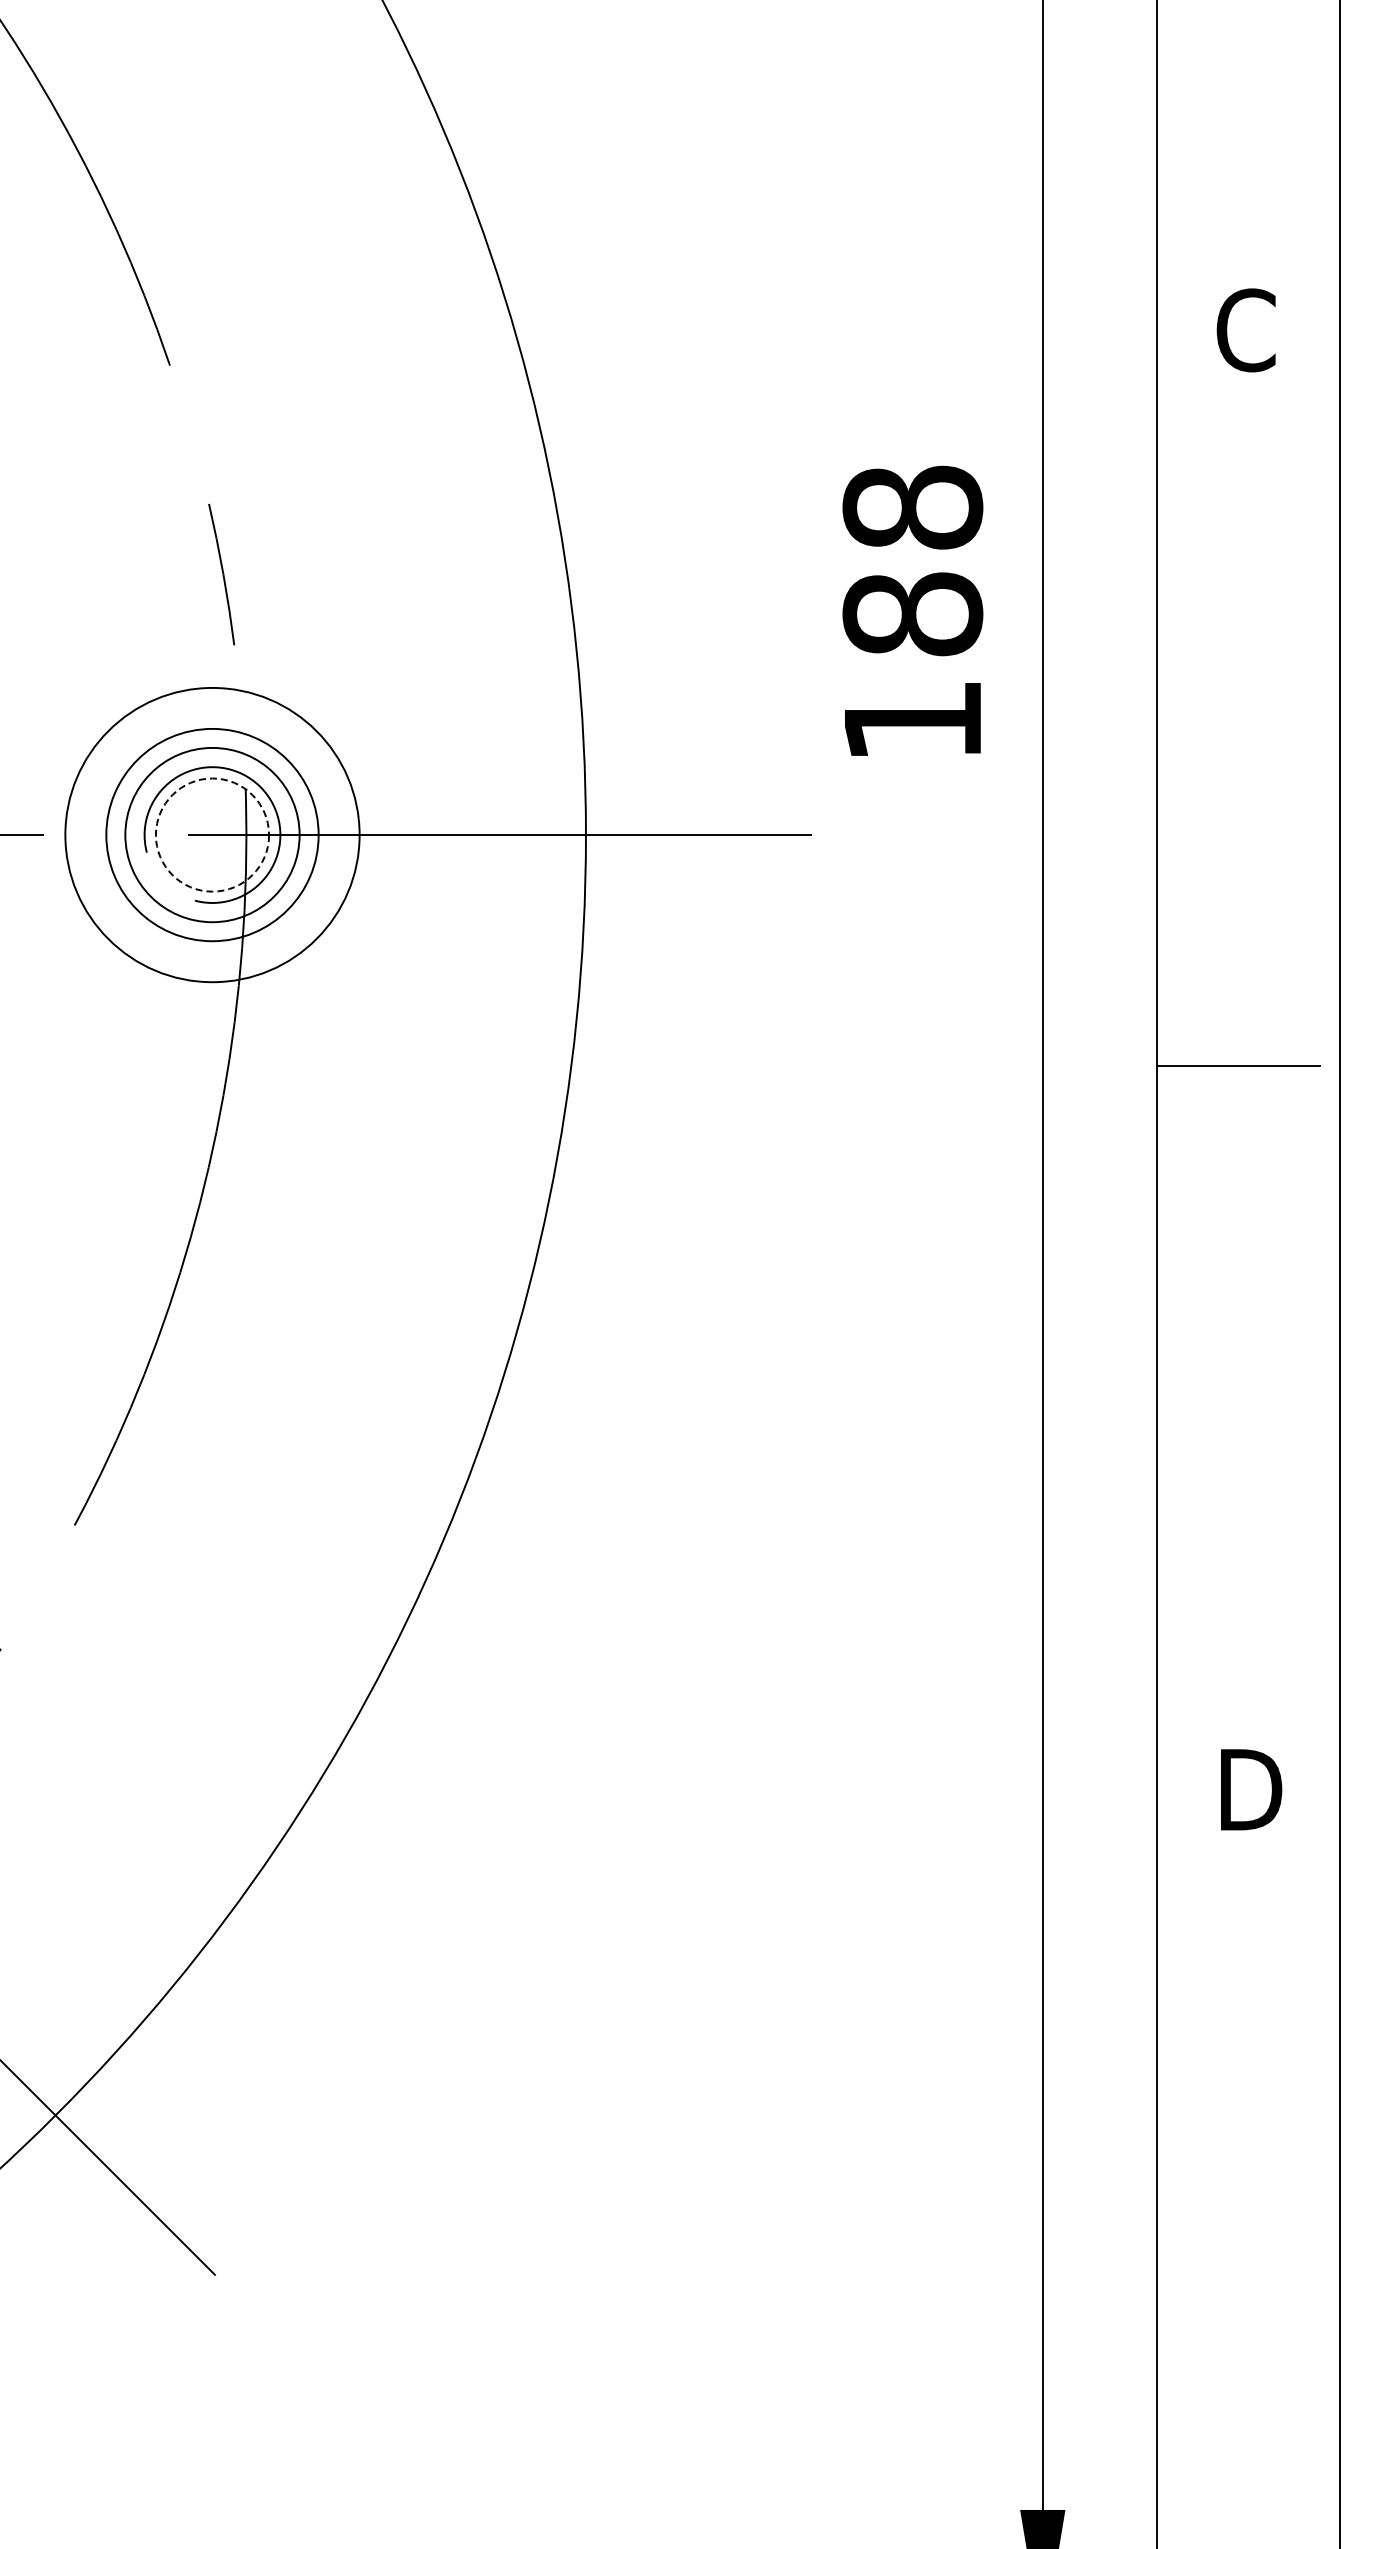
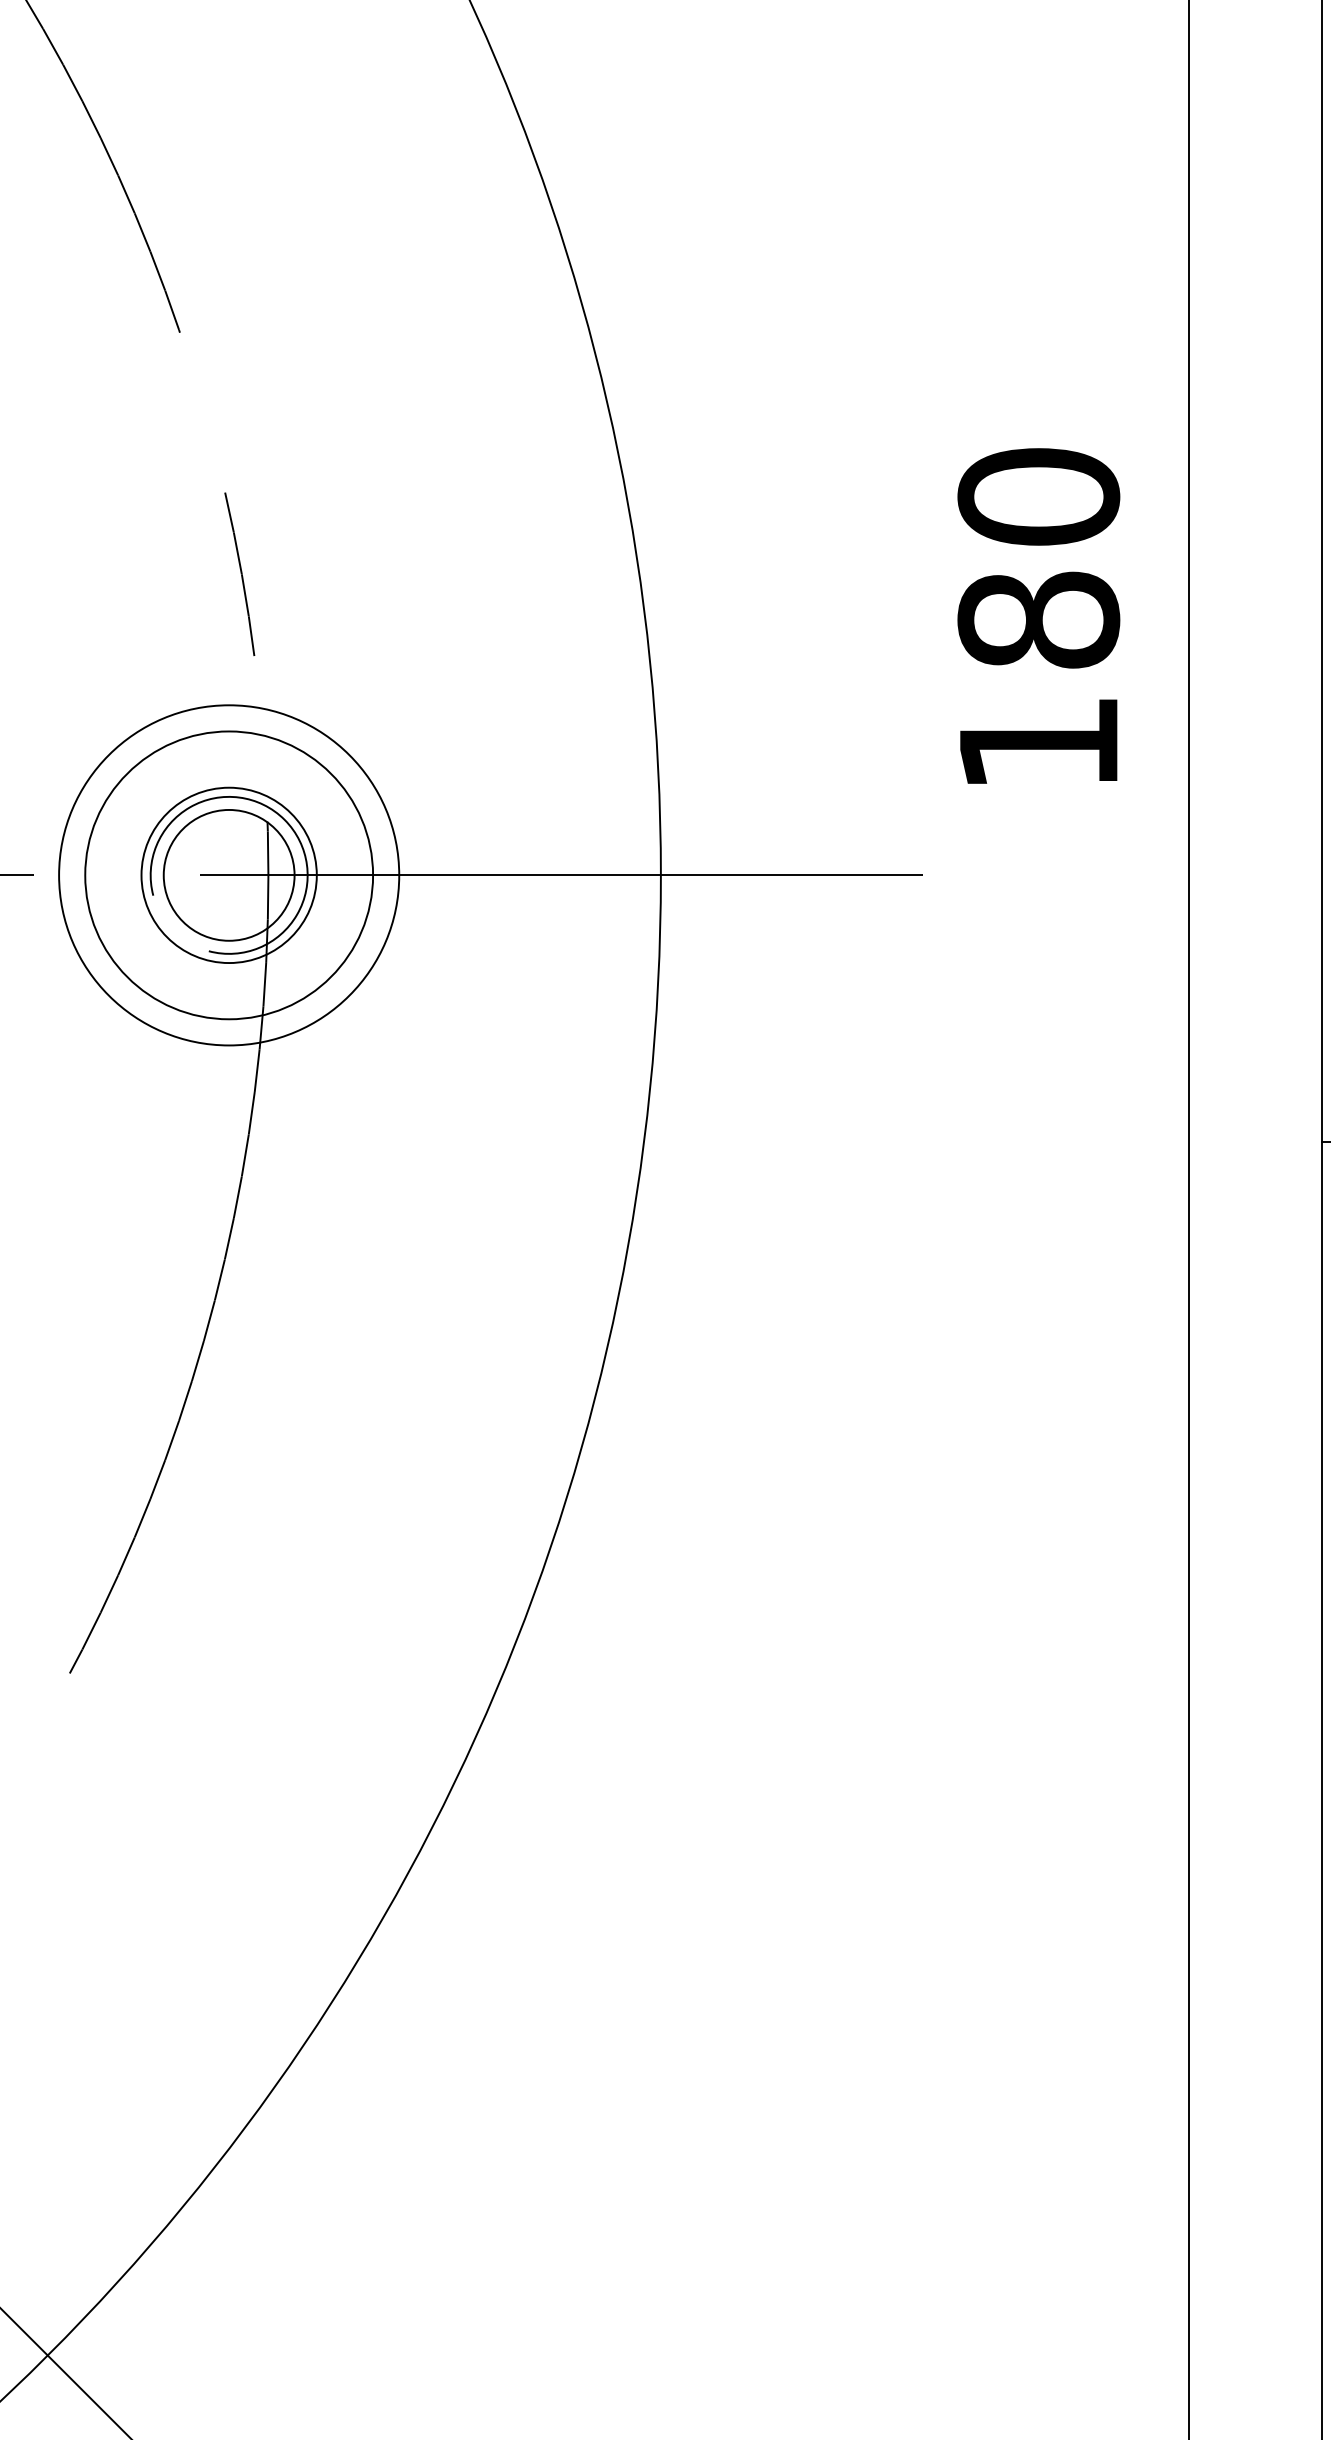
text: (912, 507) -> (1038, 496), 188 -> 180
circle: (212, 834) -> (229, 874), dashed -> solid
circle: (212, 834) -> (229, 874), size x0.71
circle: (212, 834) -> (229, 874), size x1.43

